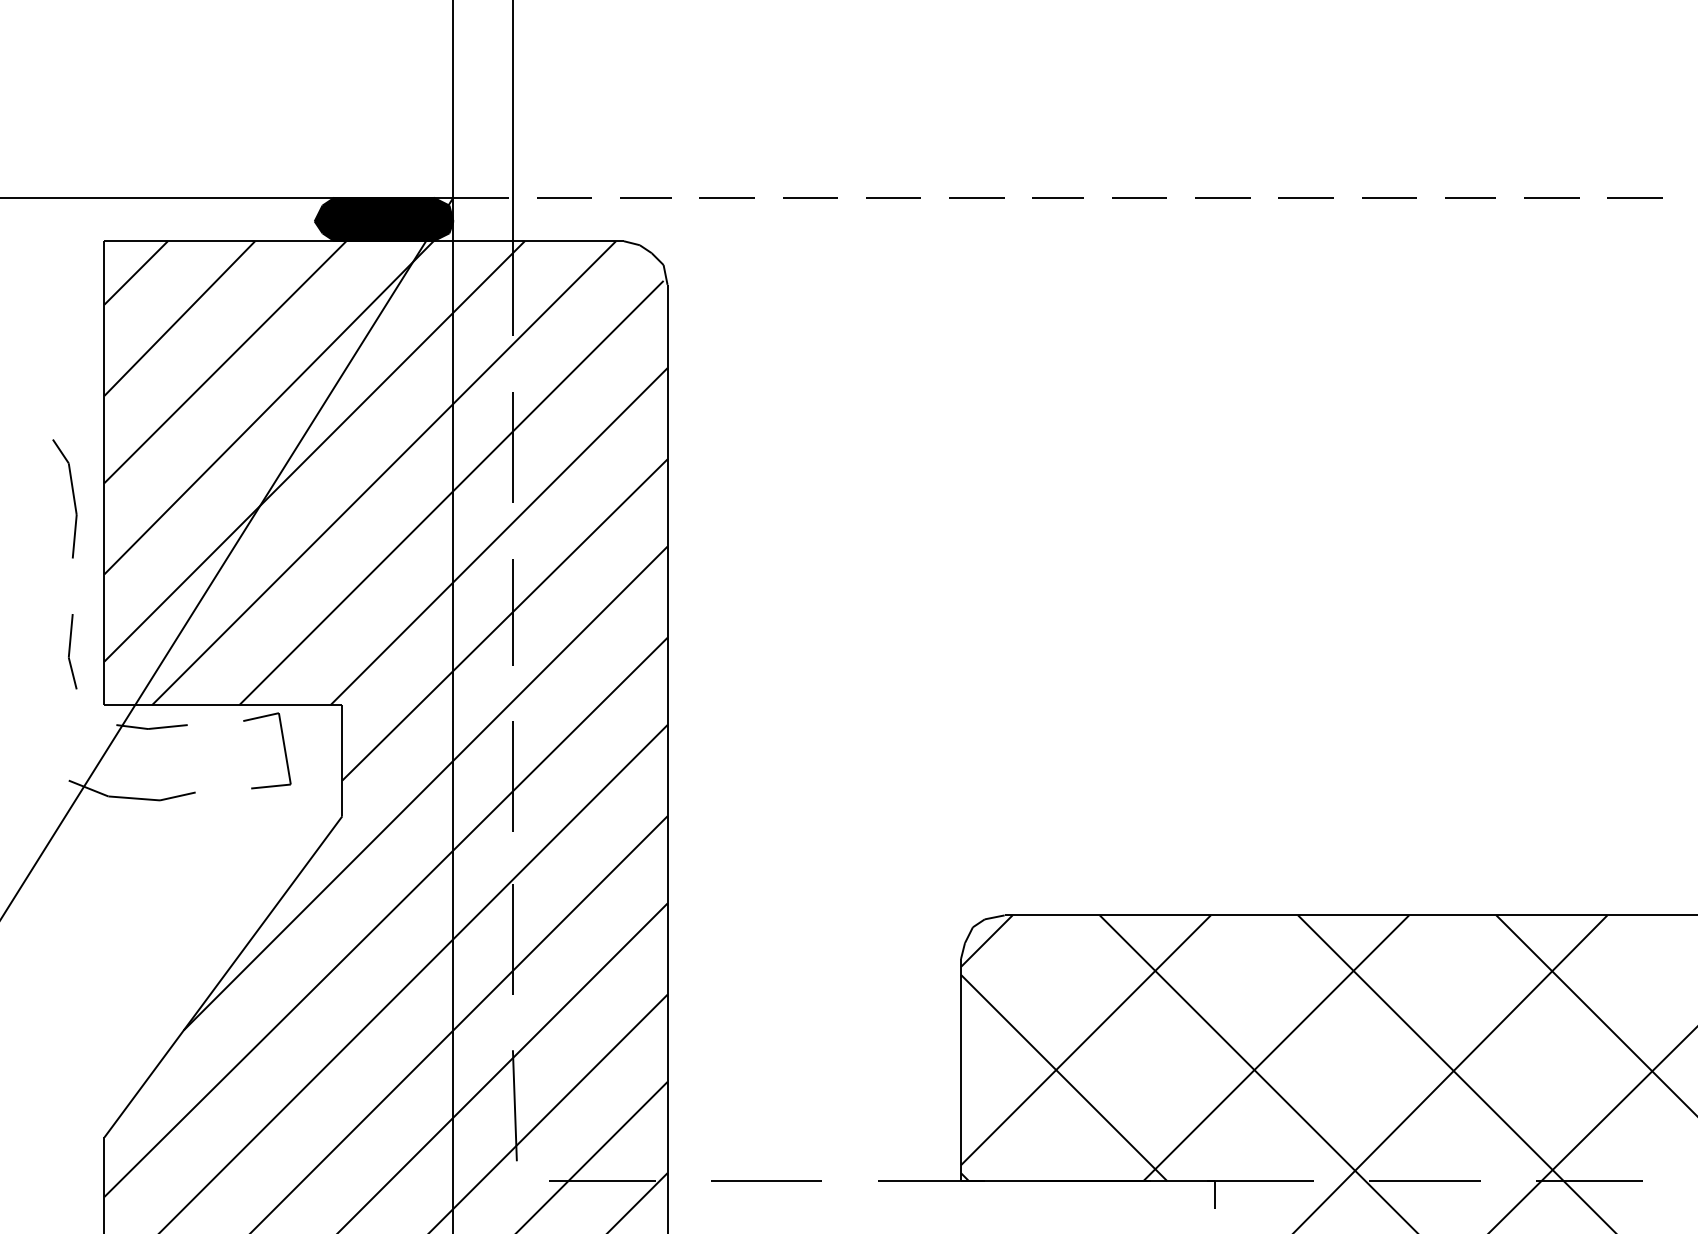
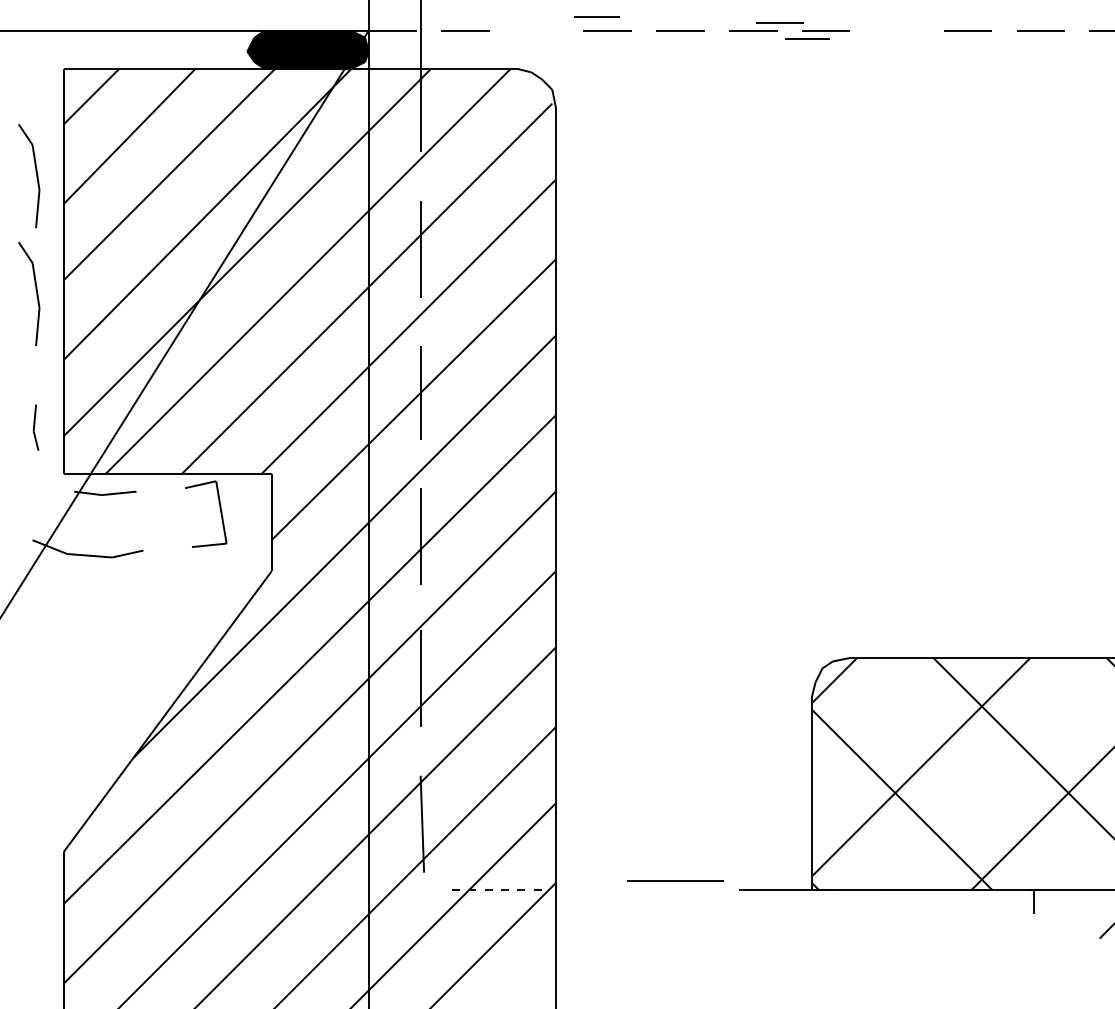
line: (924, 188) -> (780, 22), added
line: (645, 197) -> (596, 16), moved
line: (1057, 197) -> (806, 38), moved
part: (72, 360) -> (35, 173), added
part: (72, 651) -> (35, 427), size x0.7
line: (766, 1180) -> (675, 880), moved
line: (602, 1181) -> (498, 890), solid -> dashed

